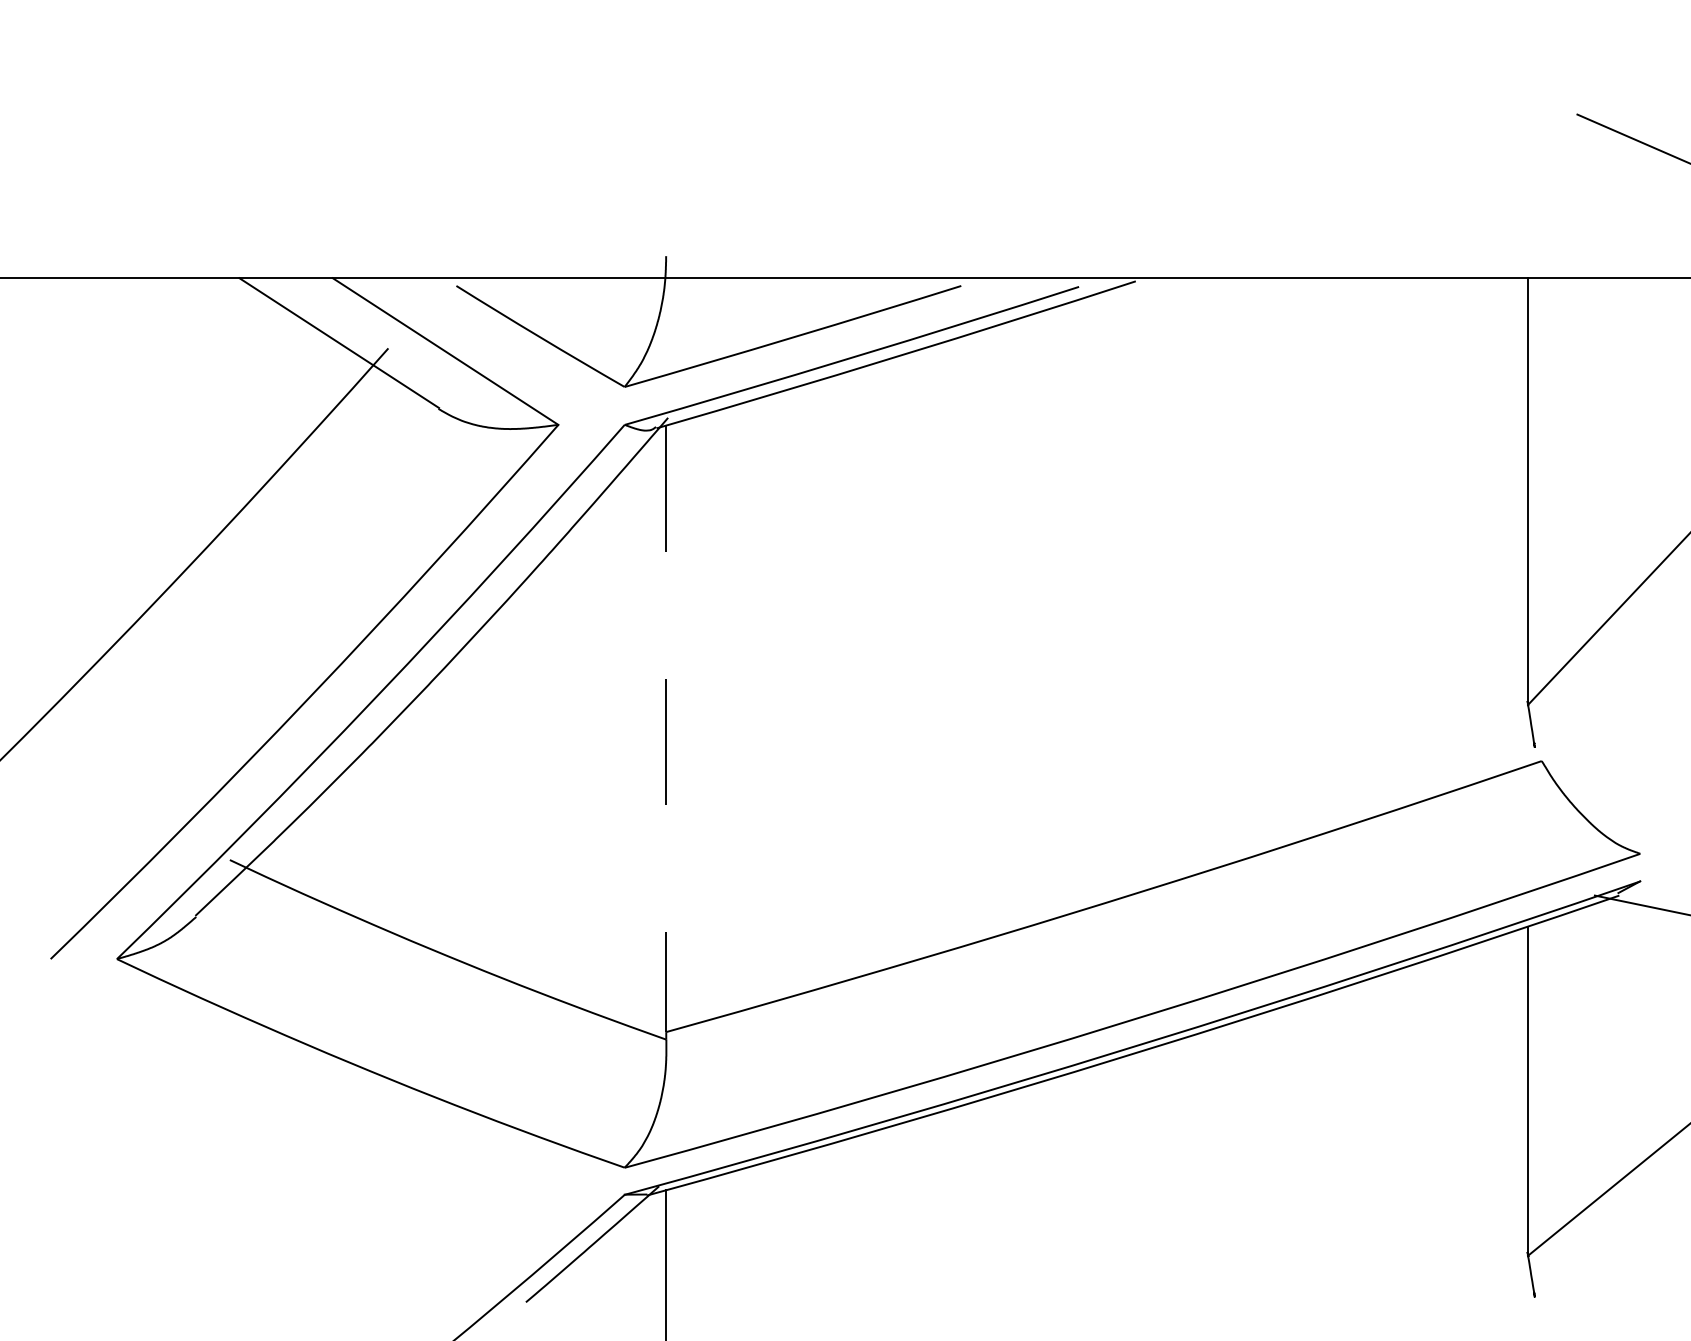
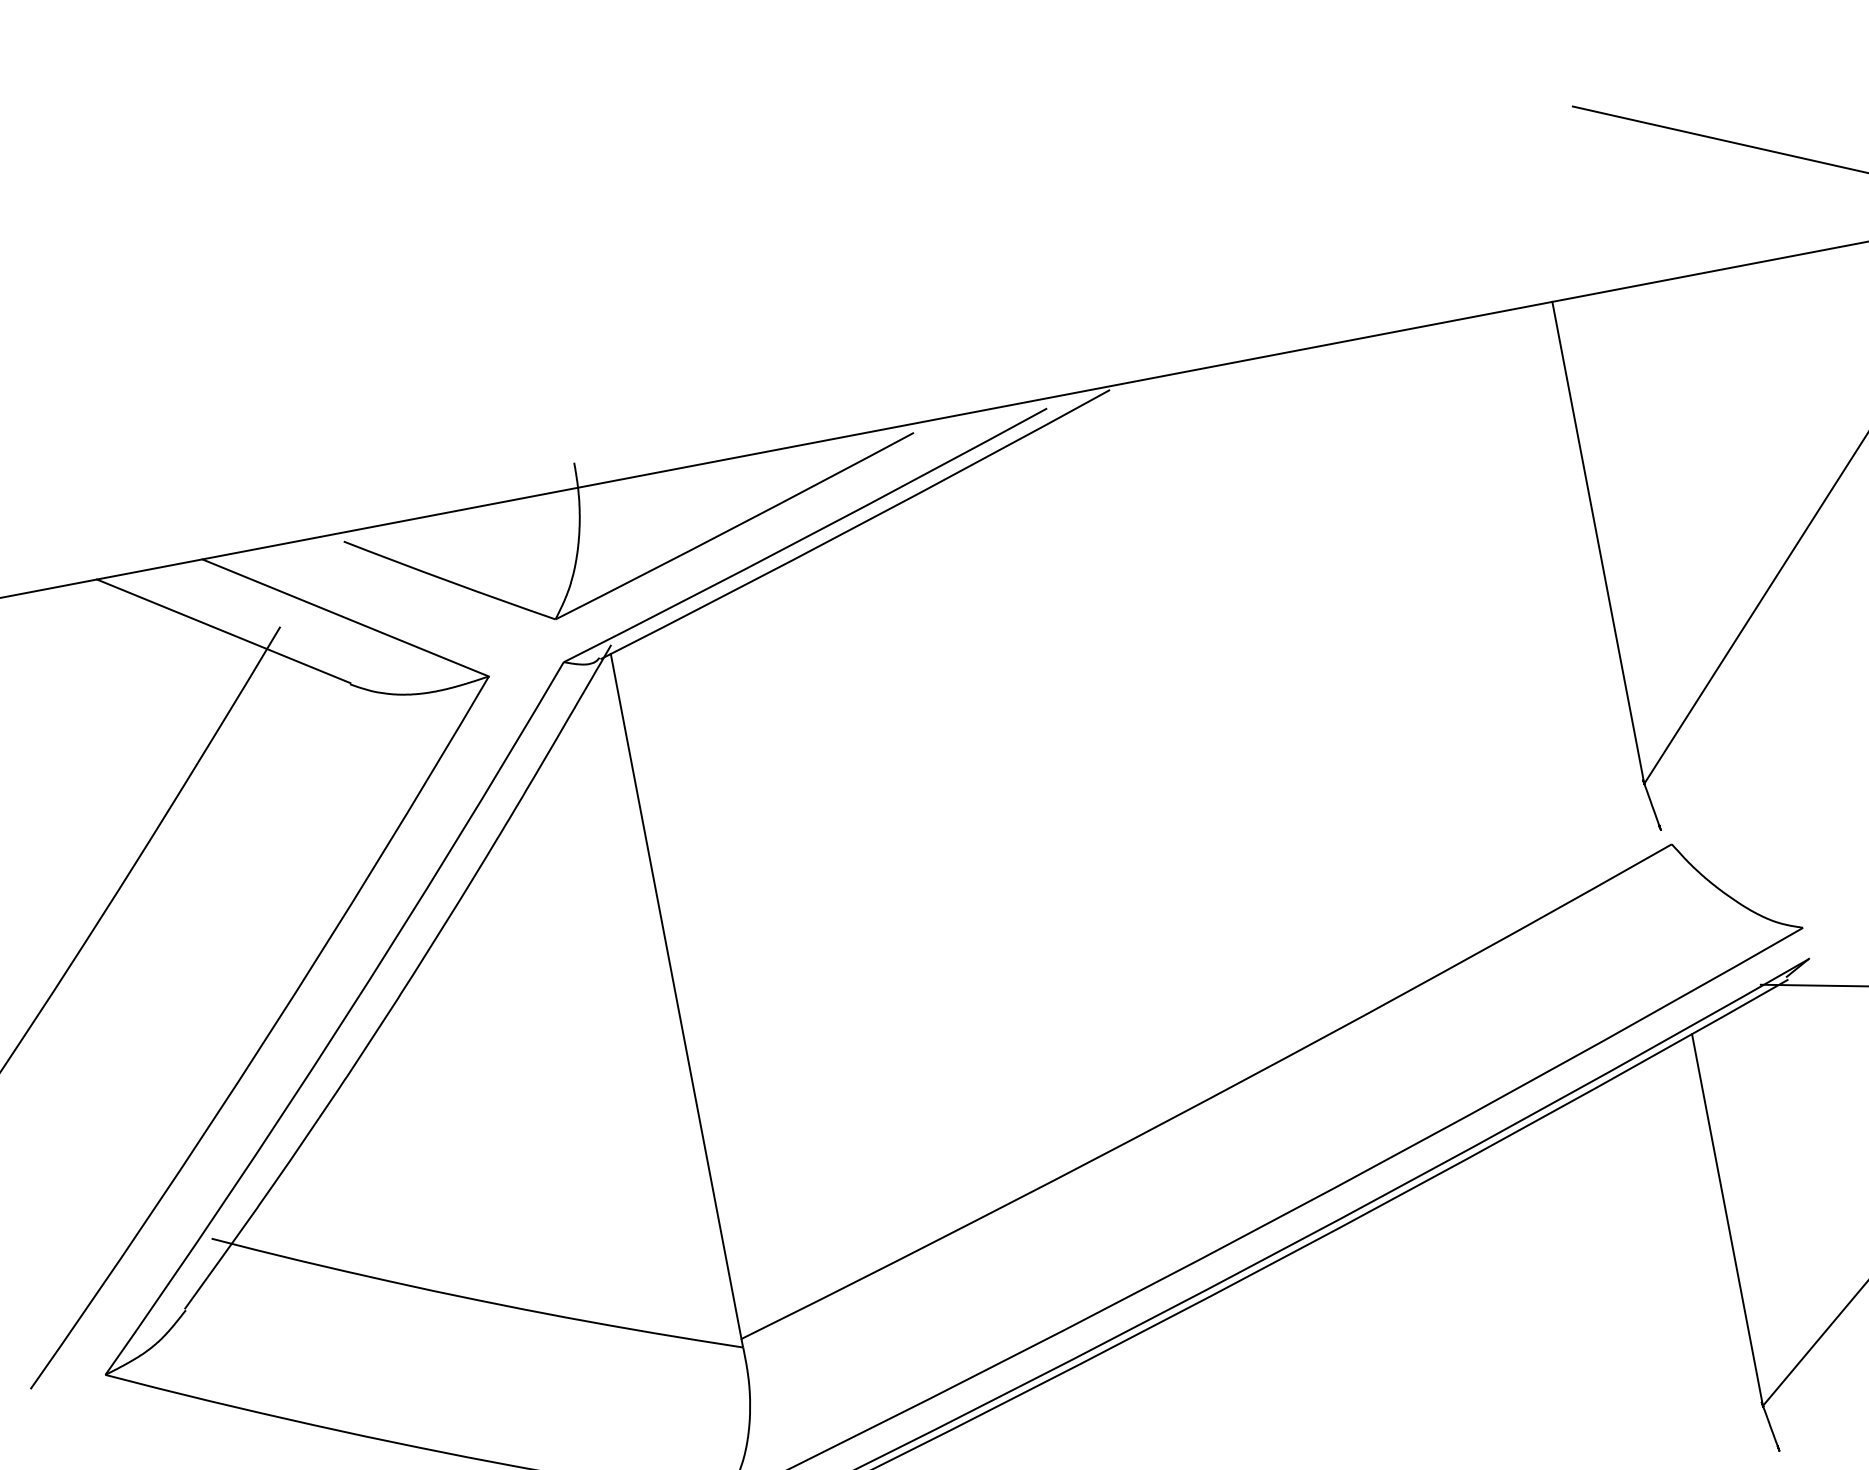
line: (666, 729) -> (676, 997), dashed -> solid

